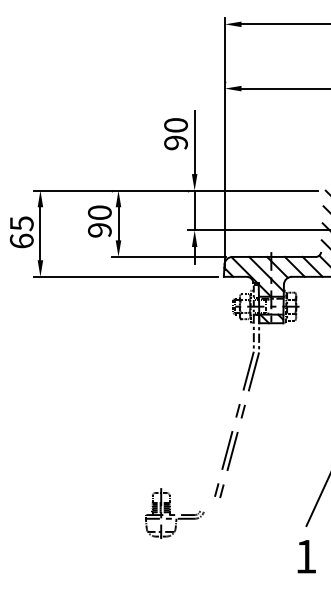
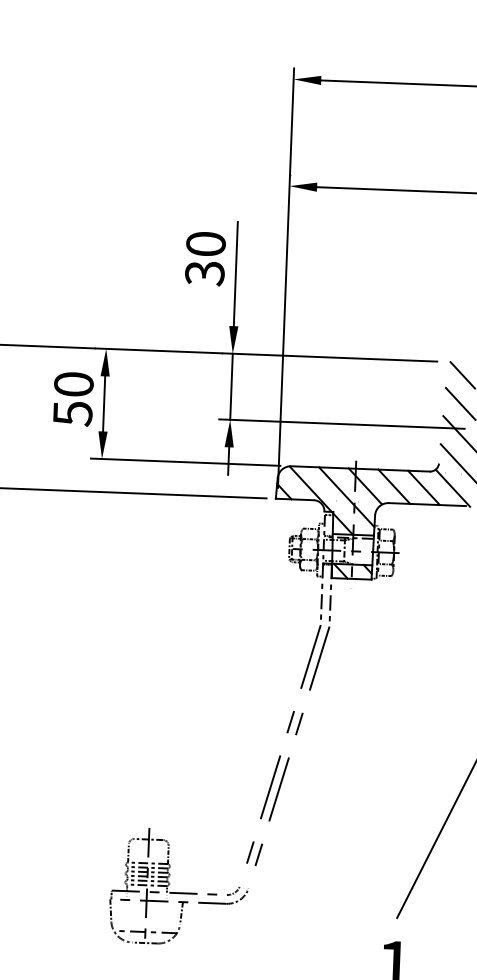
text: (175, 142) -> (204, 272), 90 -> 30
text: (99, 230) -> (72, 413), 90 -> 50
part: (174, 512) -> (178, 887), size x1.43

